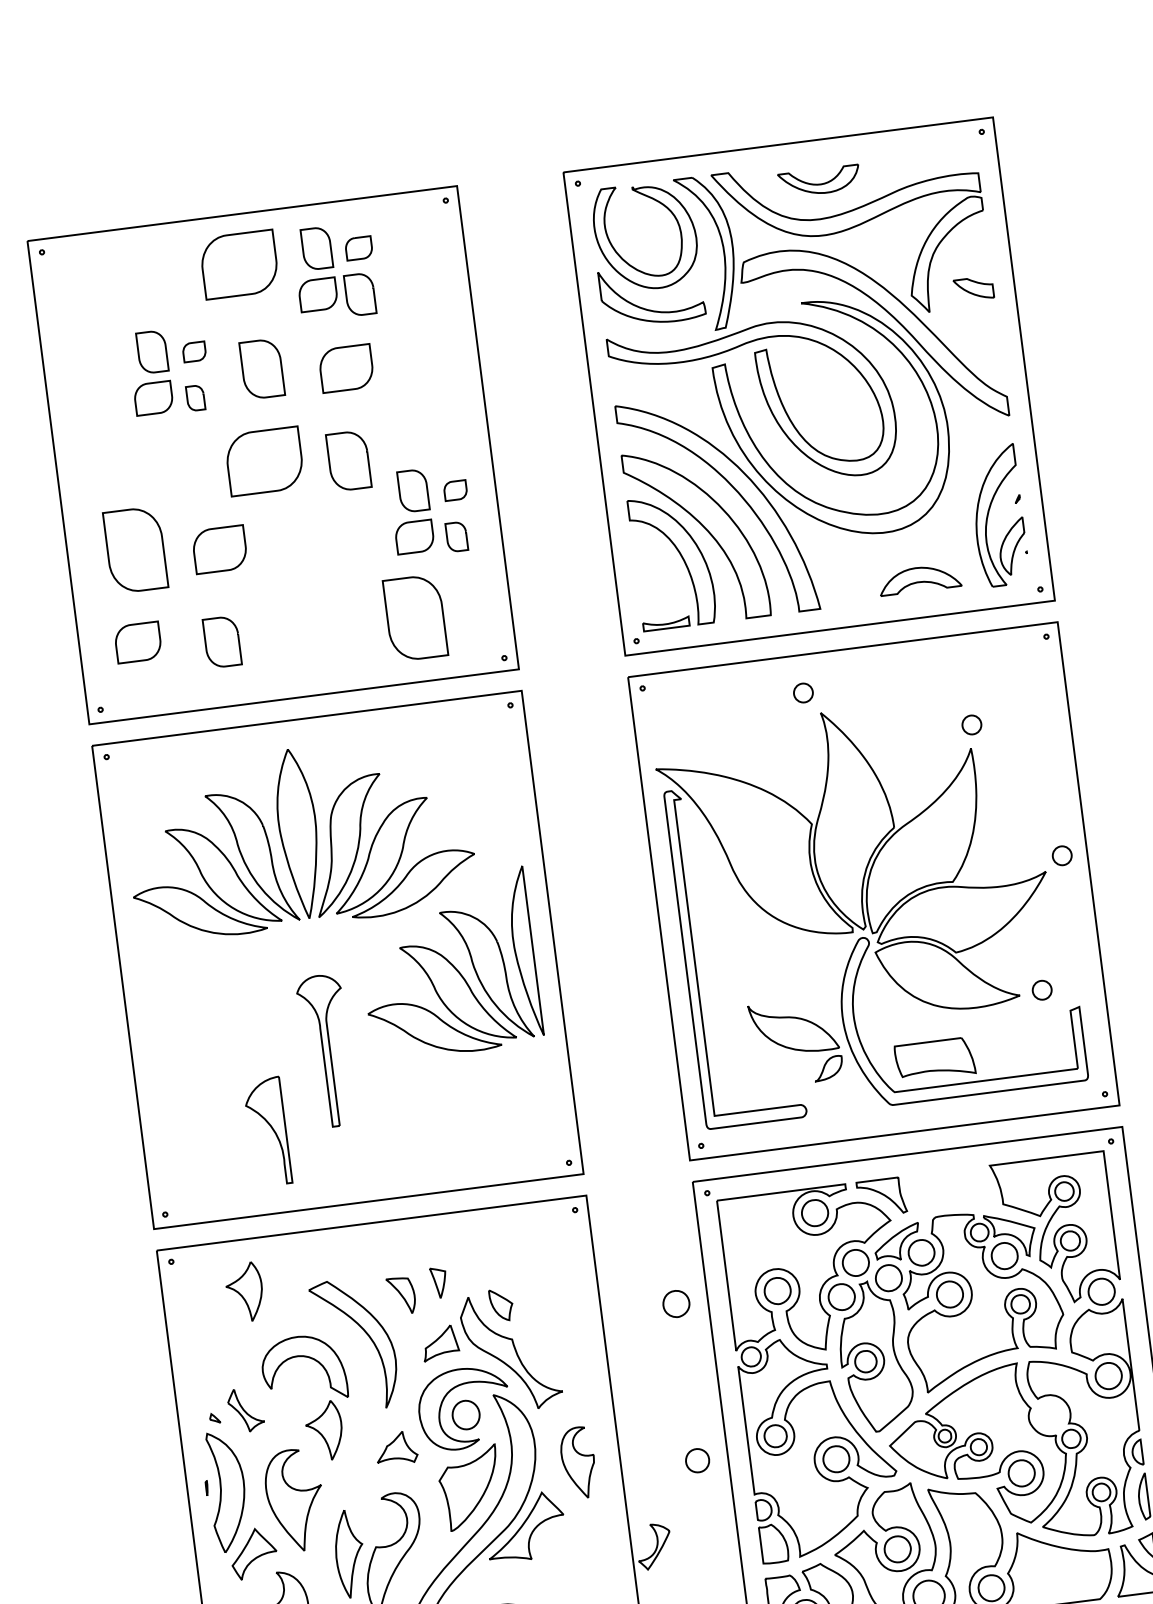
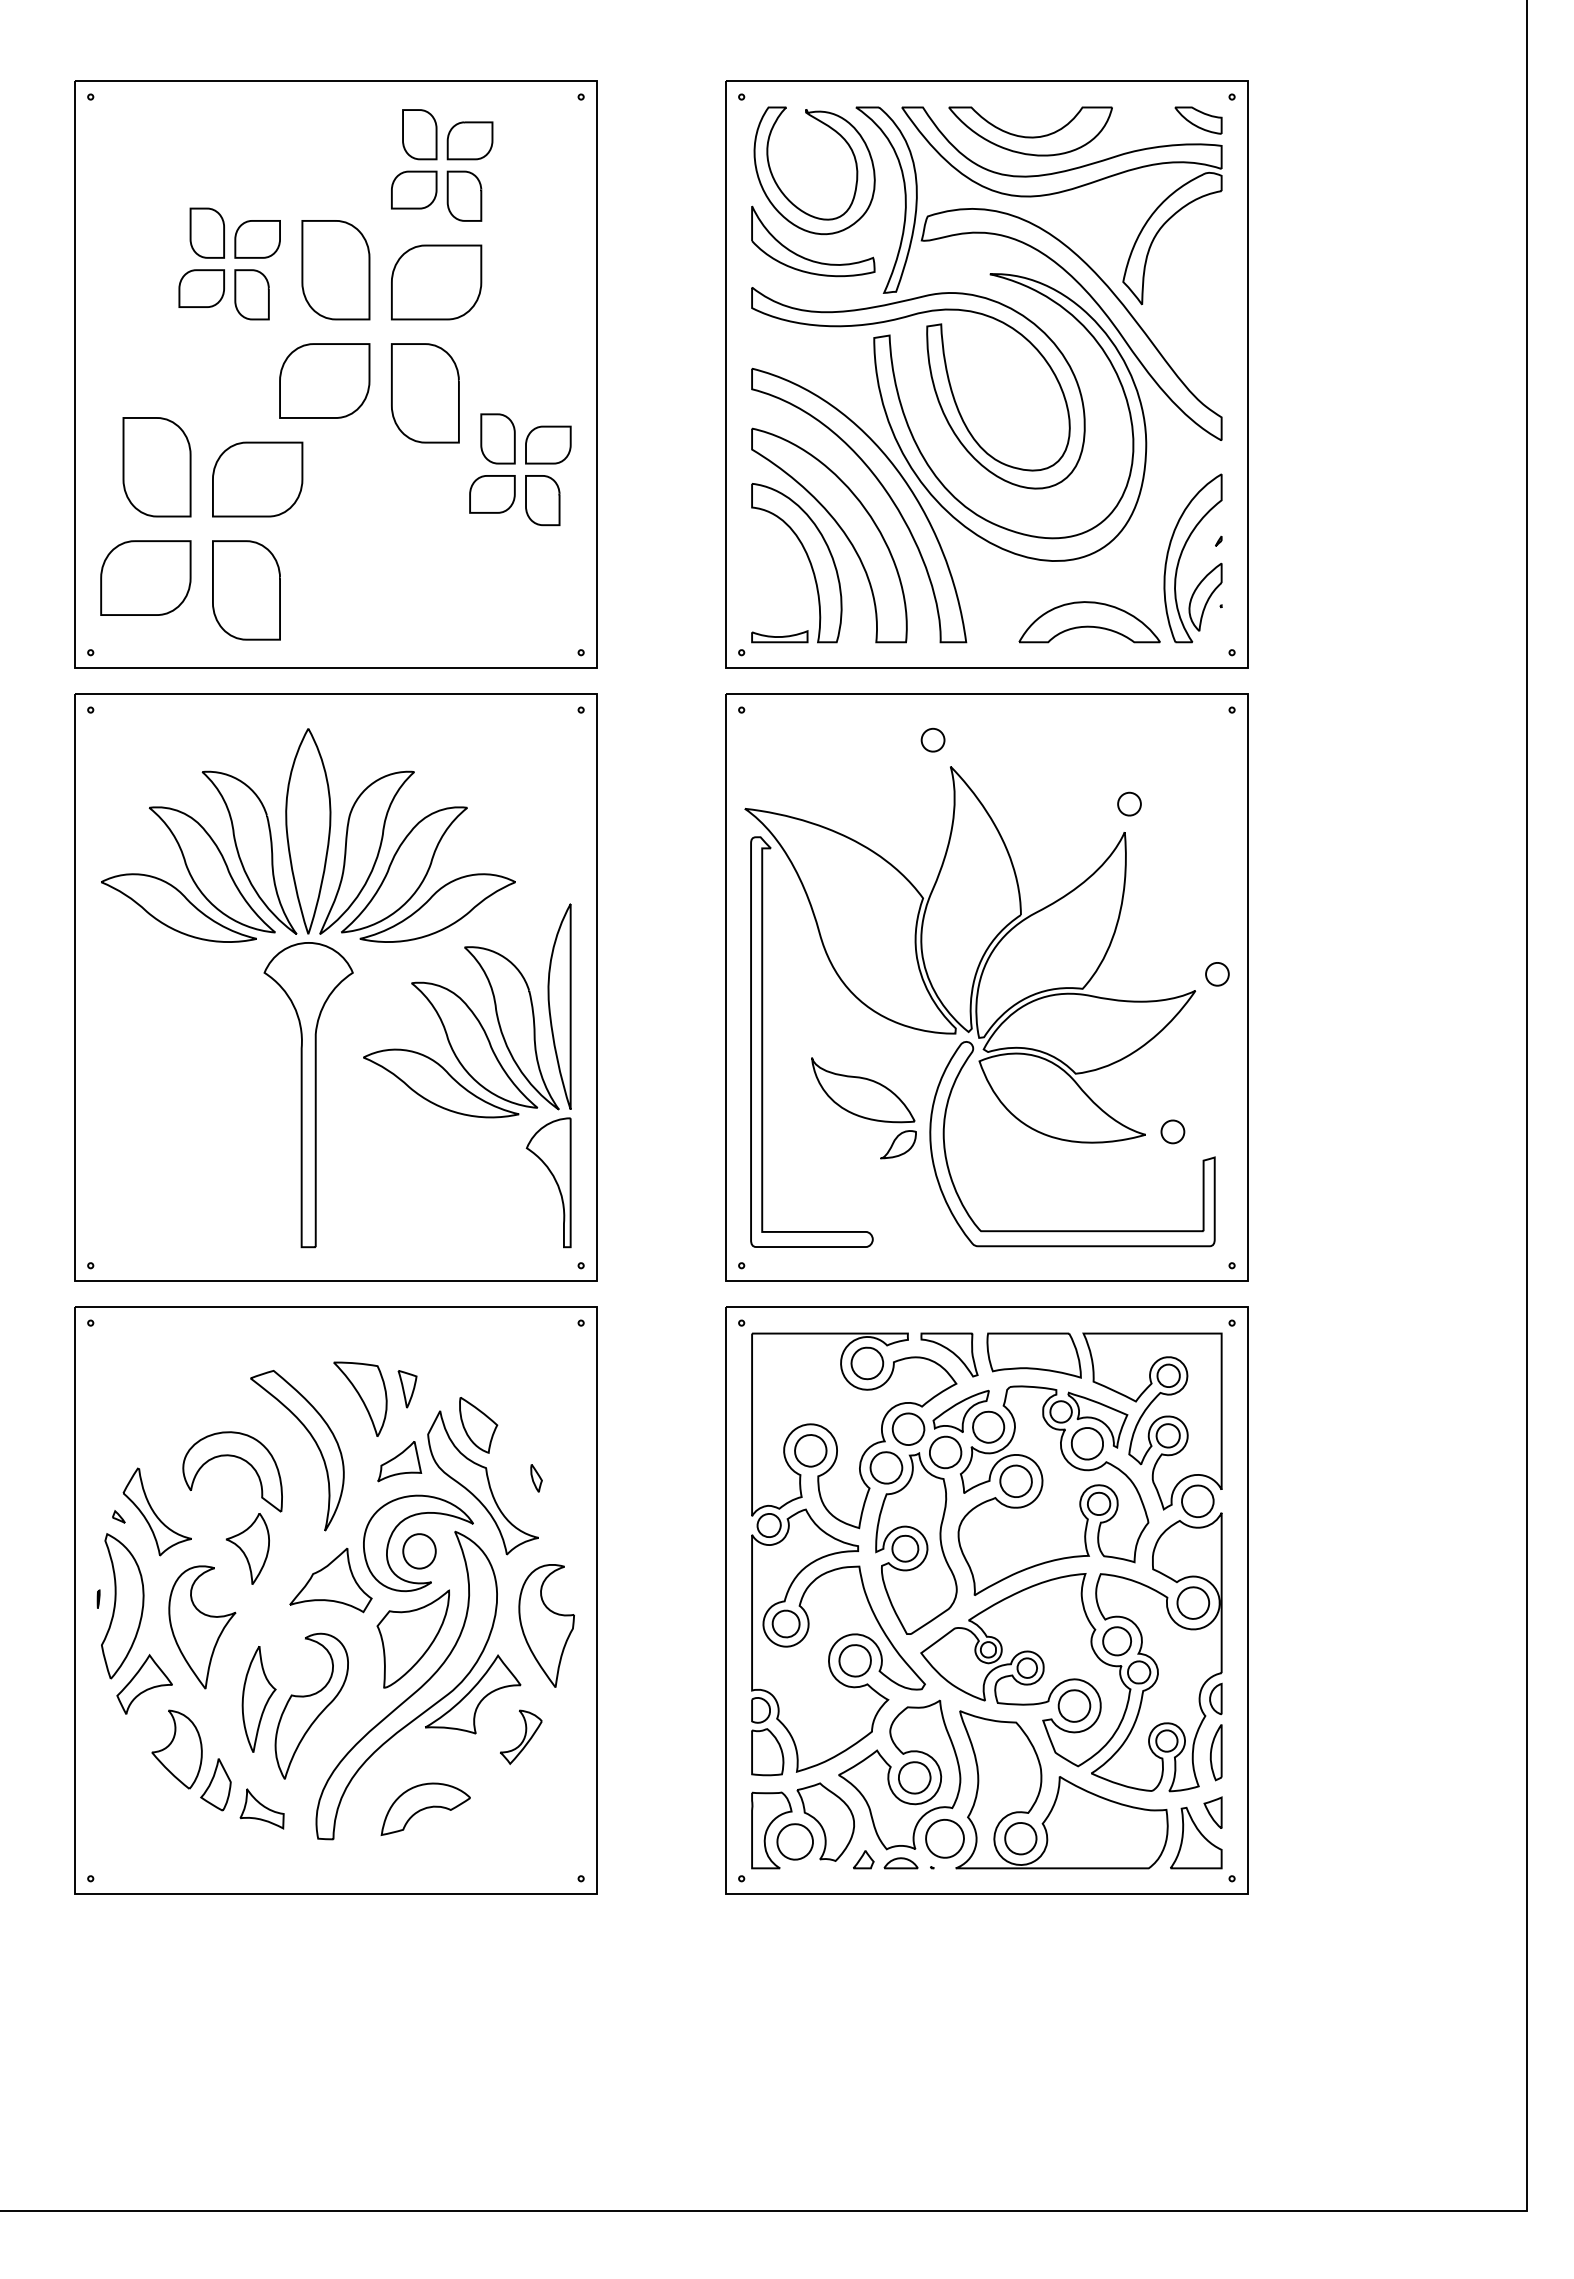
part: (819, 181) -> (1030, 131), size x1.67
part: (358, 248) -> (469, 140), size x1.43
part: (239, 264) -> (324, 141), removed
part: (973, 288) -> (1198, 120), moved
part: (194, 352) -> (257, 239), size x1.67
part: (346, 368) -> (436, 282), size x1.43
part: (261, 369) -> (335, 270), size x1.43
part: (195, 397) -> (251, 294), size x1.67
part: (348, 461) -> (425, 393), size x1.43
part: (455, 490) -> (548, 444), size x1.67
part: (456, 536) -> (542, 500), size x1.43
part: (219, 549) -> (257, 479), size x1.43
part: (919, 579) -> (1089, 622), size x1.43
part: (415, 618) -> (480, 591), removed
part: (137, 642) -> (145, 577), size x1.67
part: (222, 642) -> (246, 590), size x1.67
part: (795, 1042) -> (863, 1108), moved
part: (326, 1051) -> (308, 1095), size x1.67
part: (934, 1059) -> (1033, 1355), moved
part: (272, 1129) -> (554, 1180), moved
part: (244, 1292) -> (173, 1370), removed
part: (401, 1295) -> (360, 1398), size x1.67
part: (676, 1303) -> (687, 1450), removed
part: (501, 1305) -> (478, 1425), size x1.43
part: (554, 1342) -> (536, 1478), added
part: (245, 1410) -> (156, 1511), size x1.67
part: (395, 1448) -> (330, 1580), size x1.67
part: (697, 1460) -> (1117, 1641), moved
part: (578, 1462) -> (546, 1625), size x1.43
part: (654, 1545) -> (521, 1736), moved

